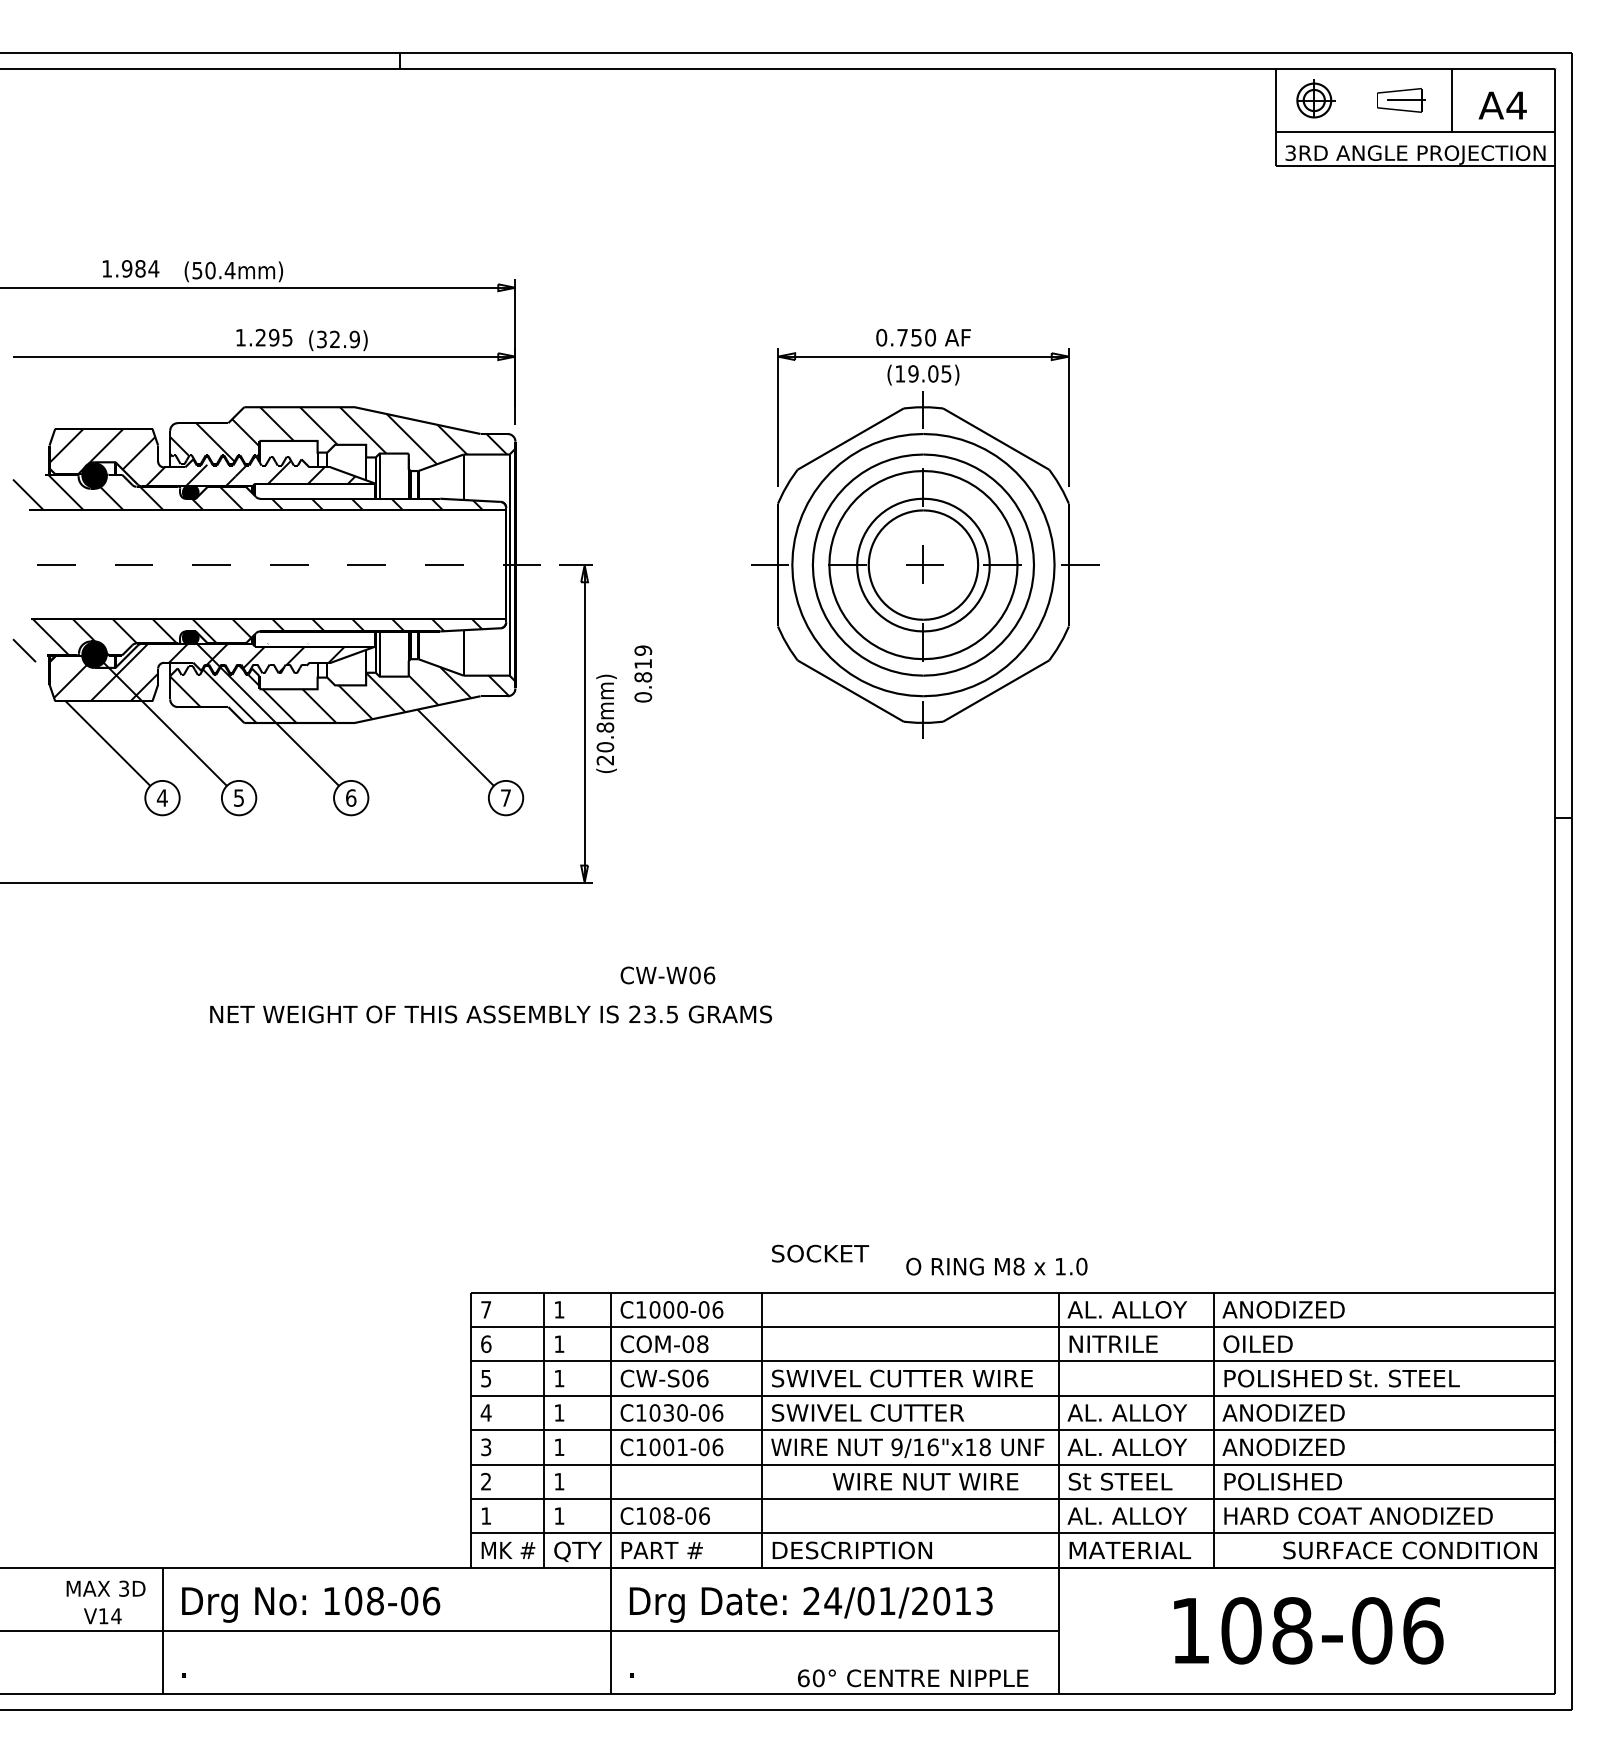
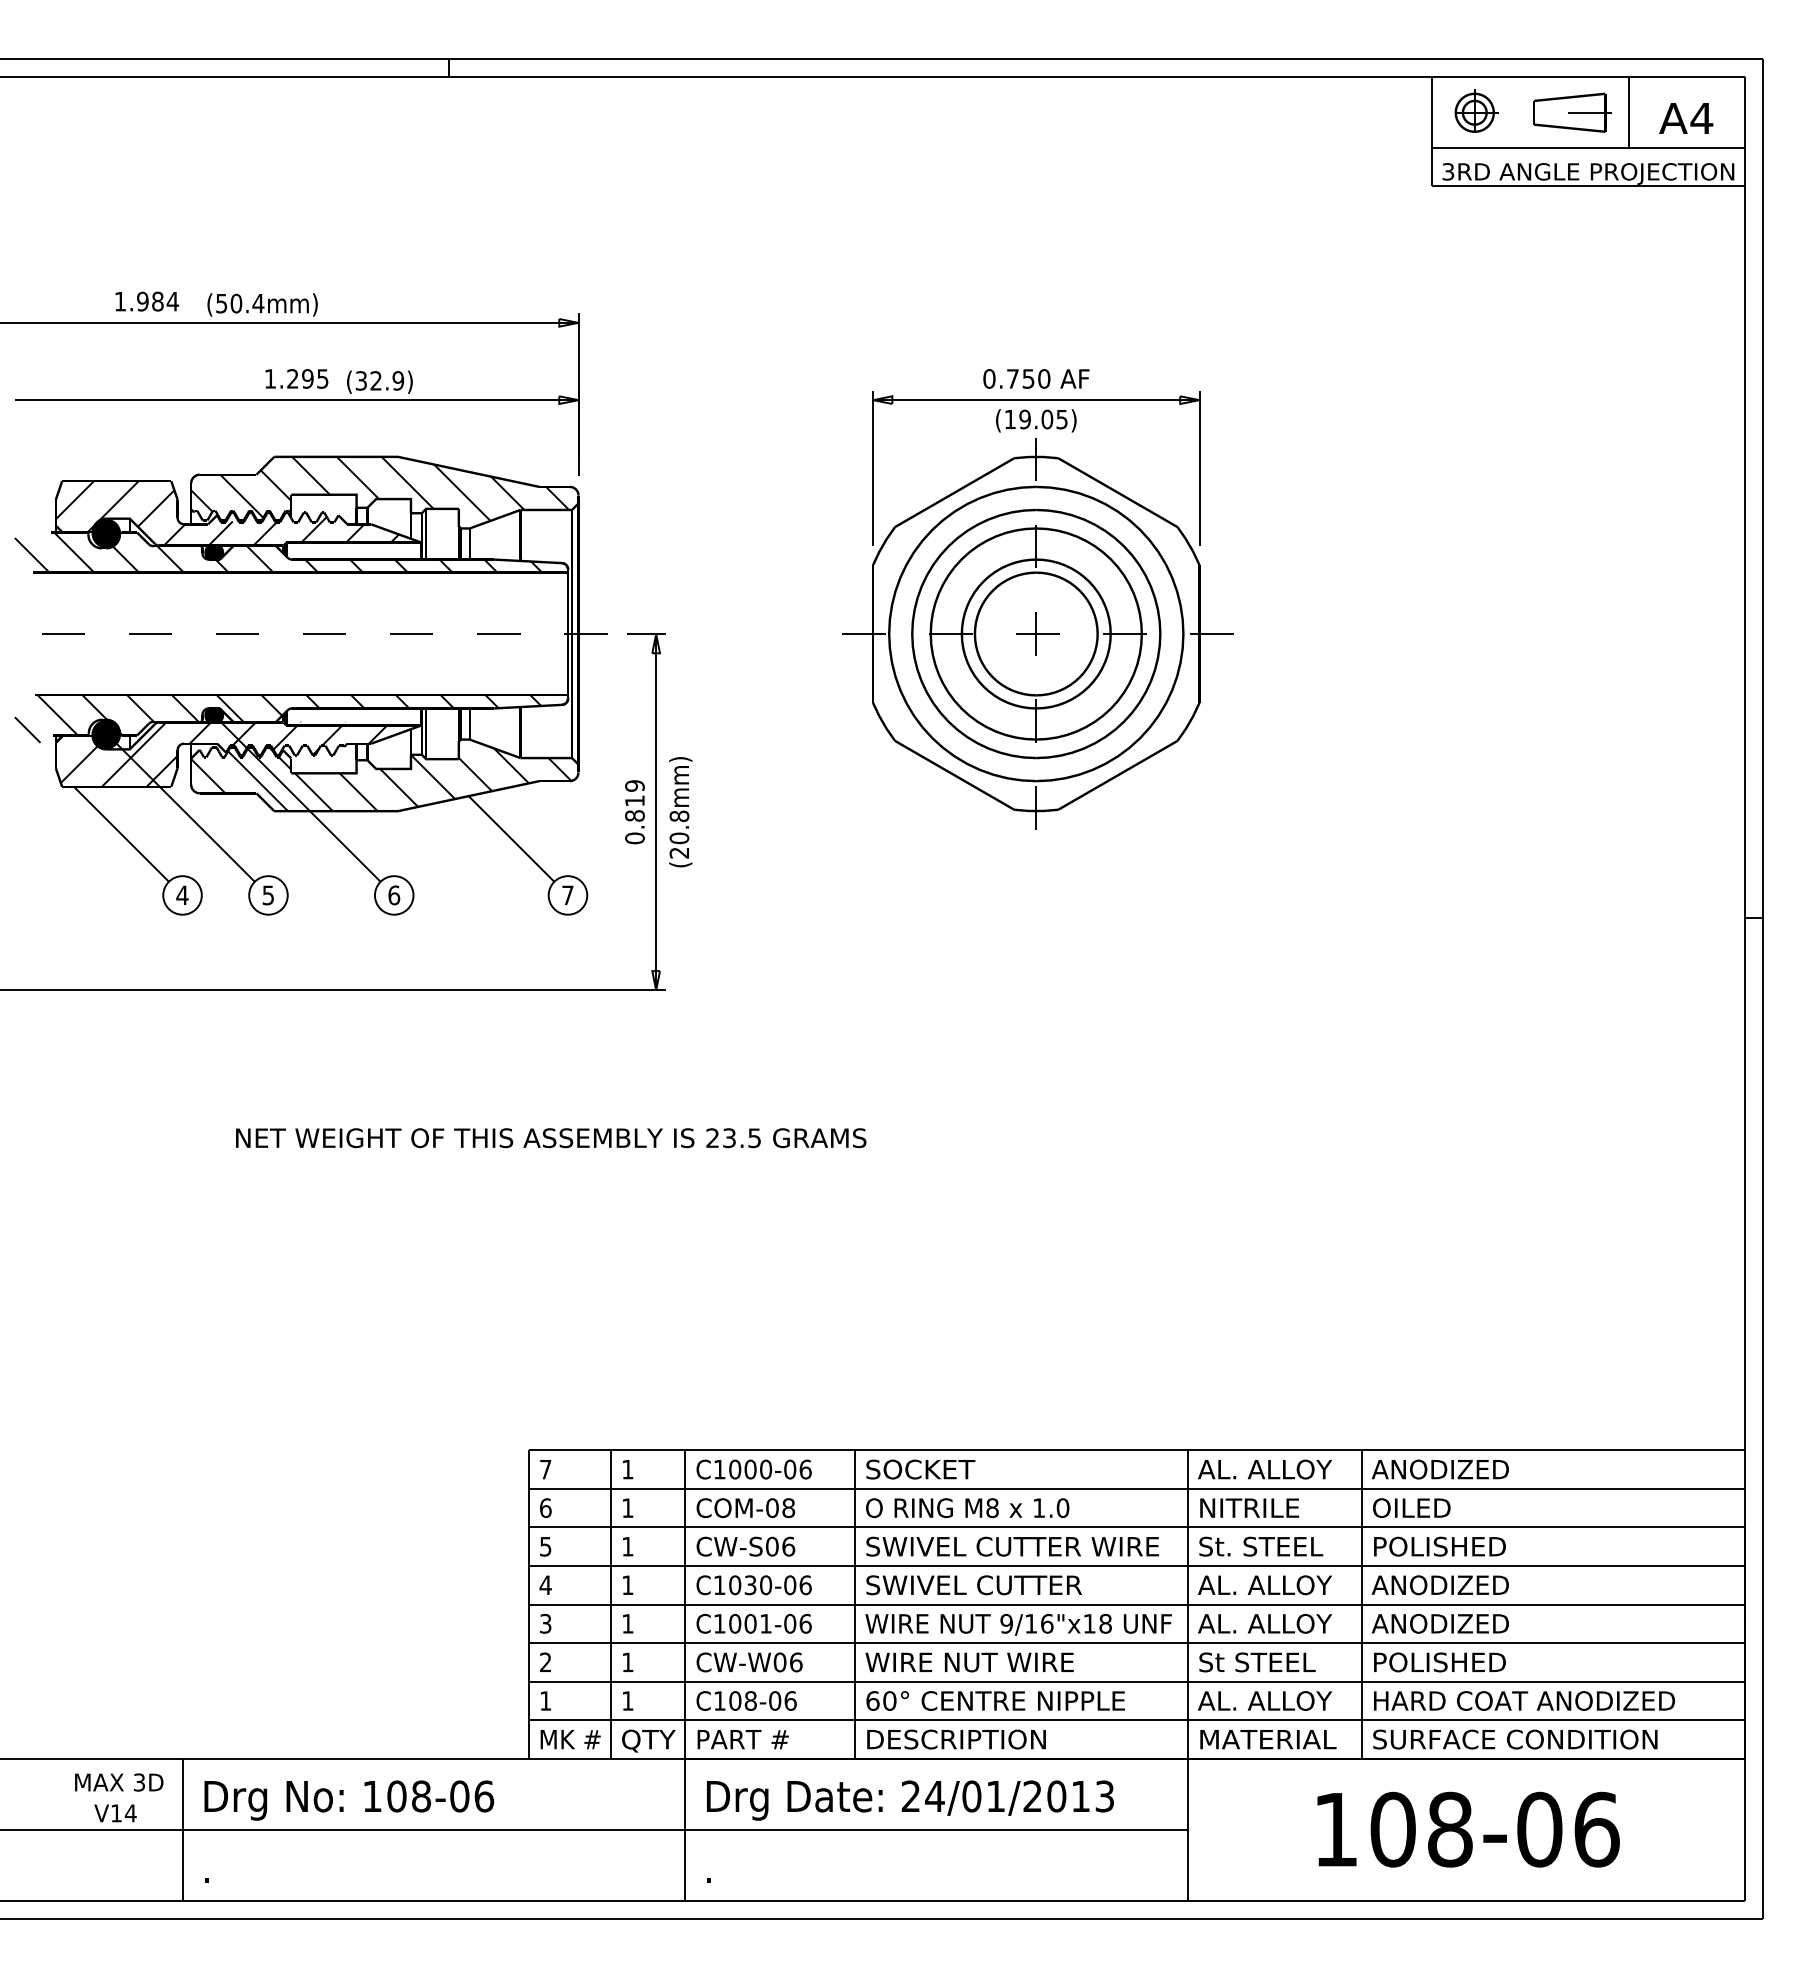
part: (1401, 100) -> (1572, 112), size x1.43
text: (642, 674) -> (634, 812), moved
text: (667, 975) -> (749, 1662), moved
text: (820, 1253) -> (920, 1469), moved
text: (996, 1266) -> (967, 1508), moved
text: (1404, 1378) -> (1261, 1546), moved
text: (925, 1481) -> (969, 1662), moved
text: (1410, 1550) -> (1515, 1739), moved
text: (912, 1677) -> (995, 1700), moved

